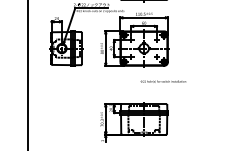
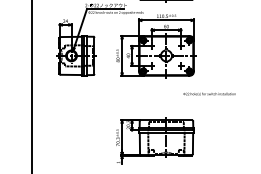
text: (163, 81) -> (209, 93), moved

